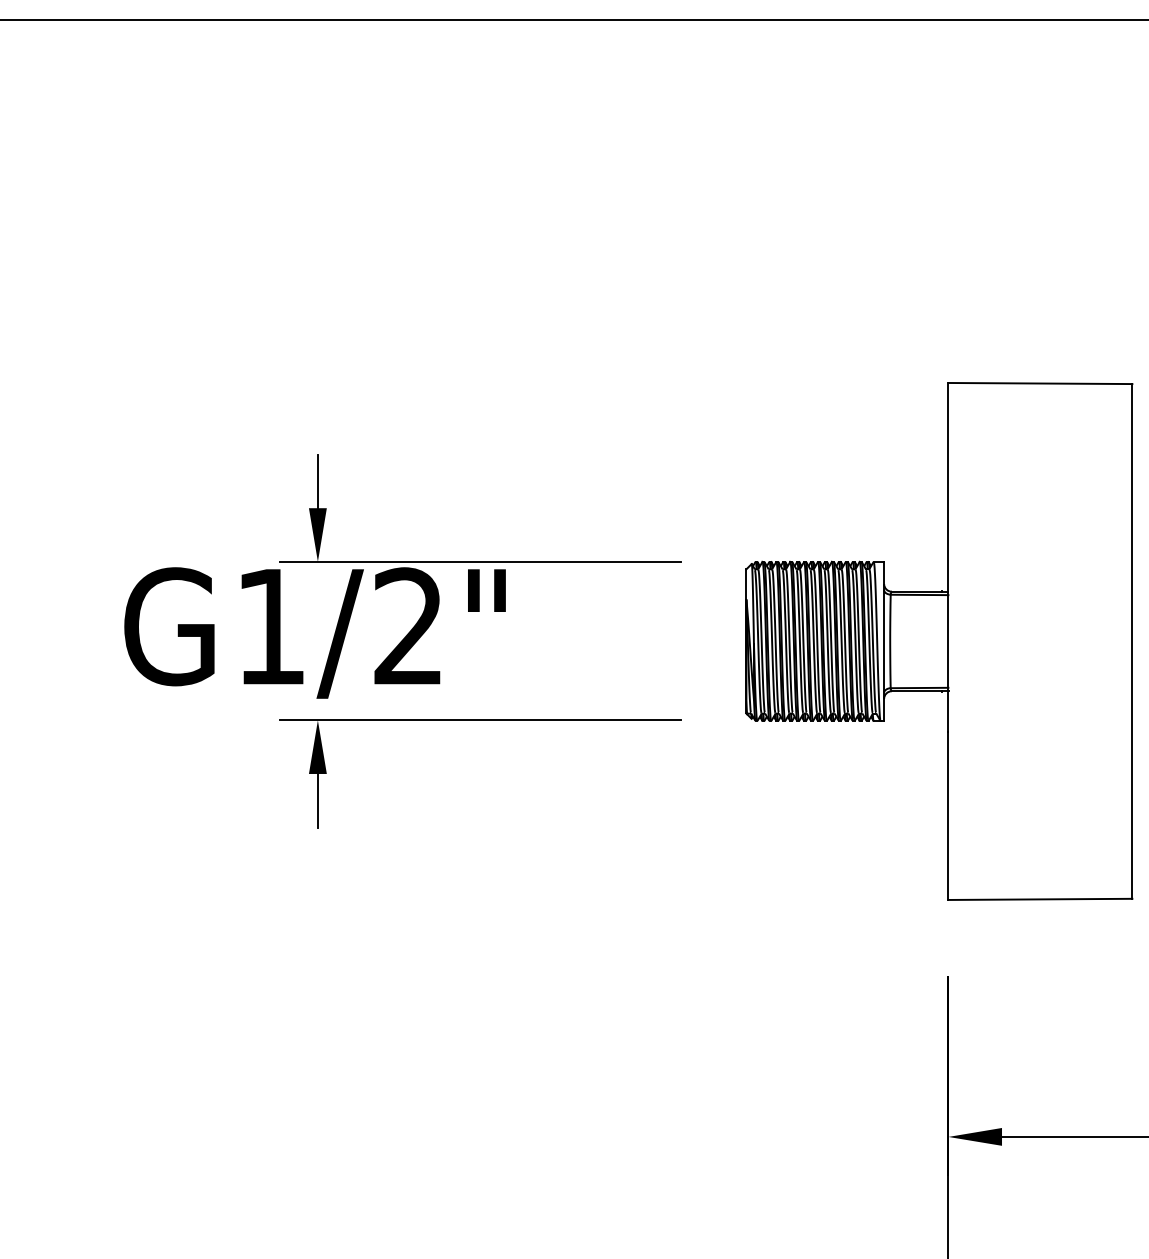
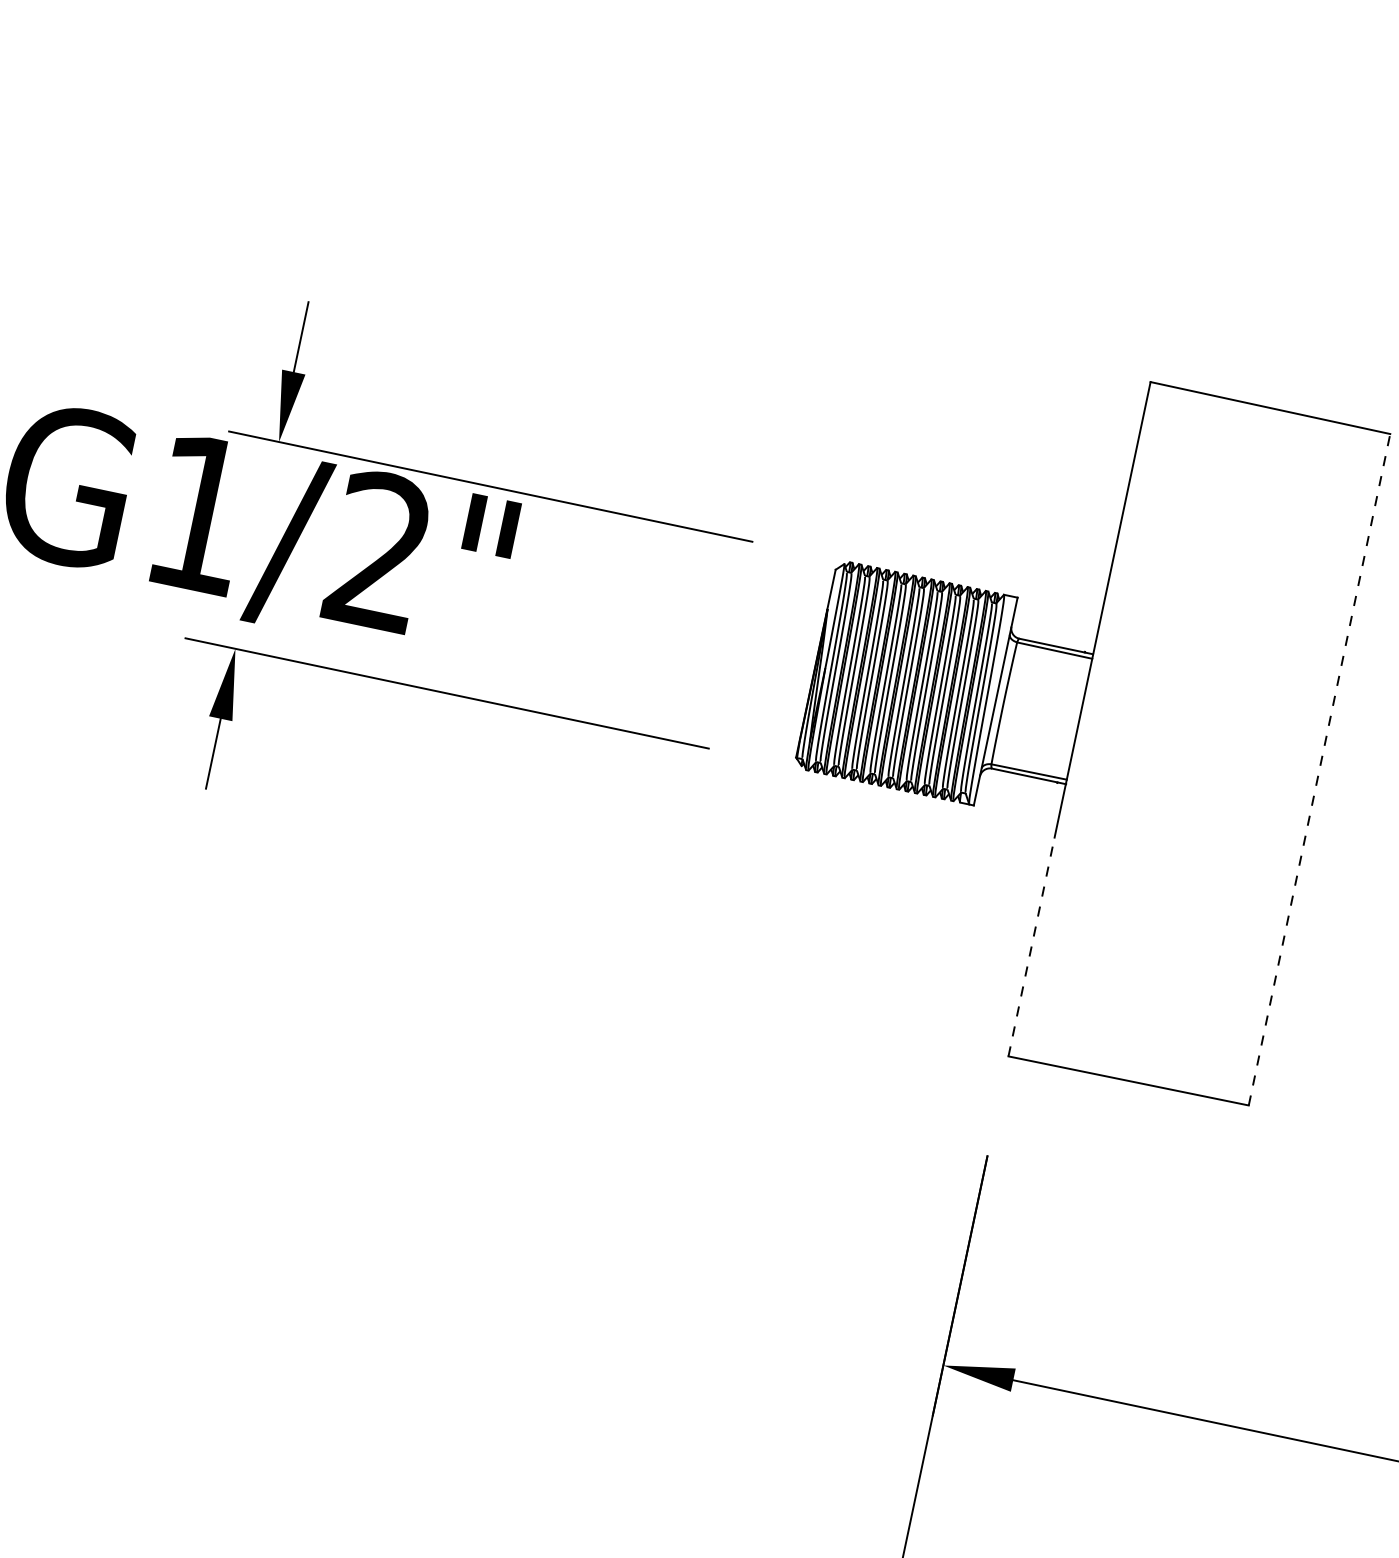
line: (1132, 640) -> (1319, 768), solid -> dashed
line: (948, 816) -> (1031, 947), solid -> dashed

